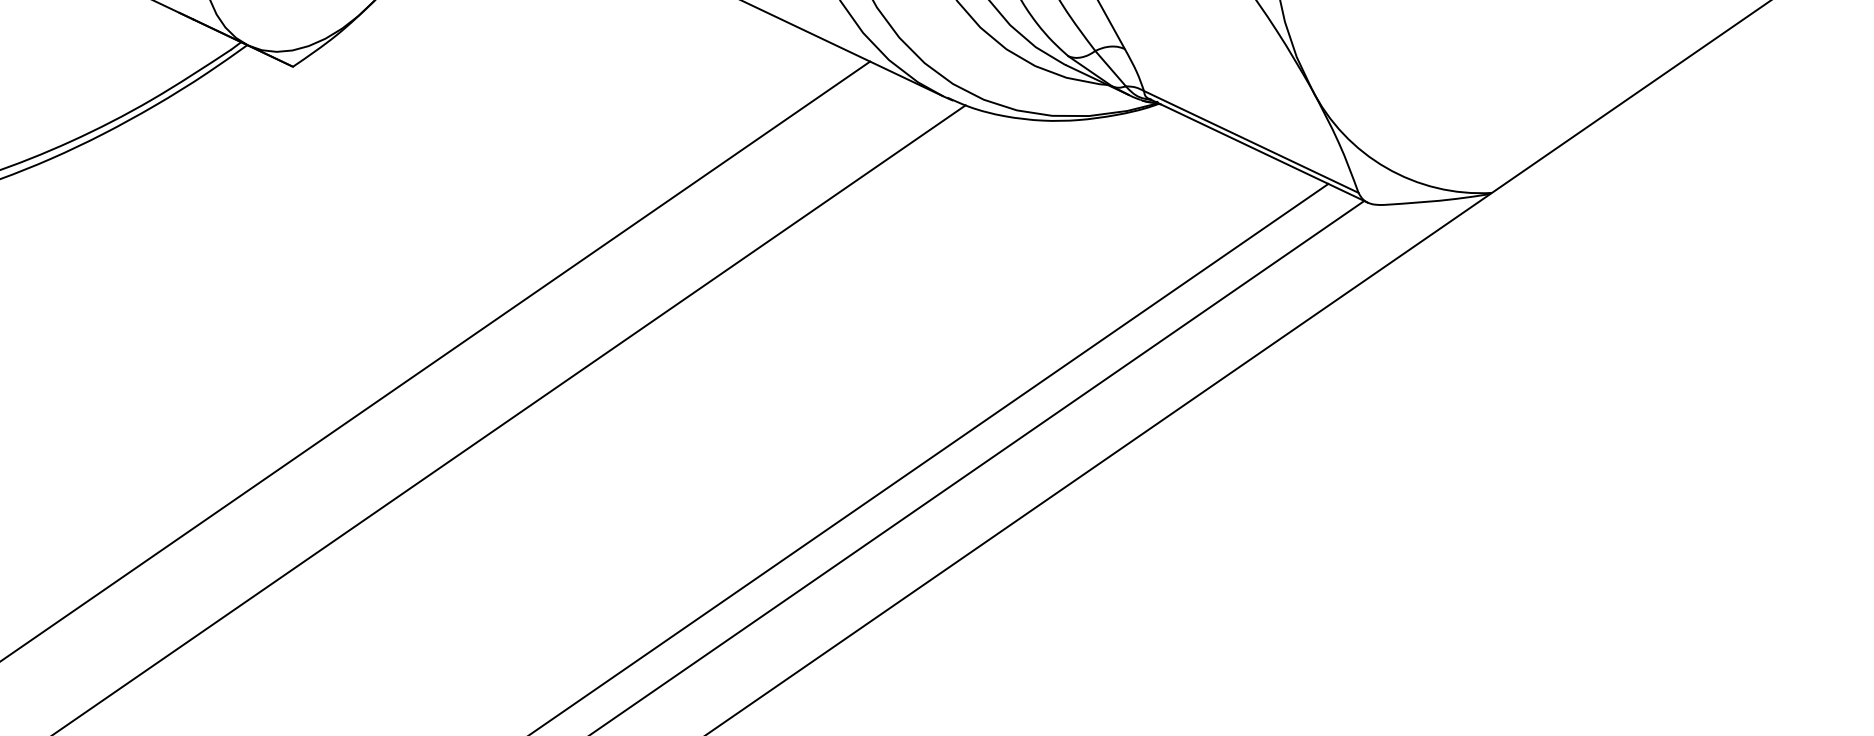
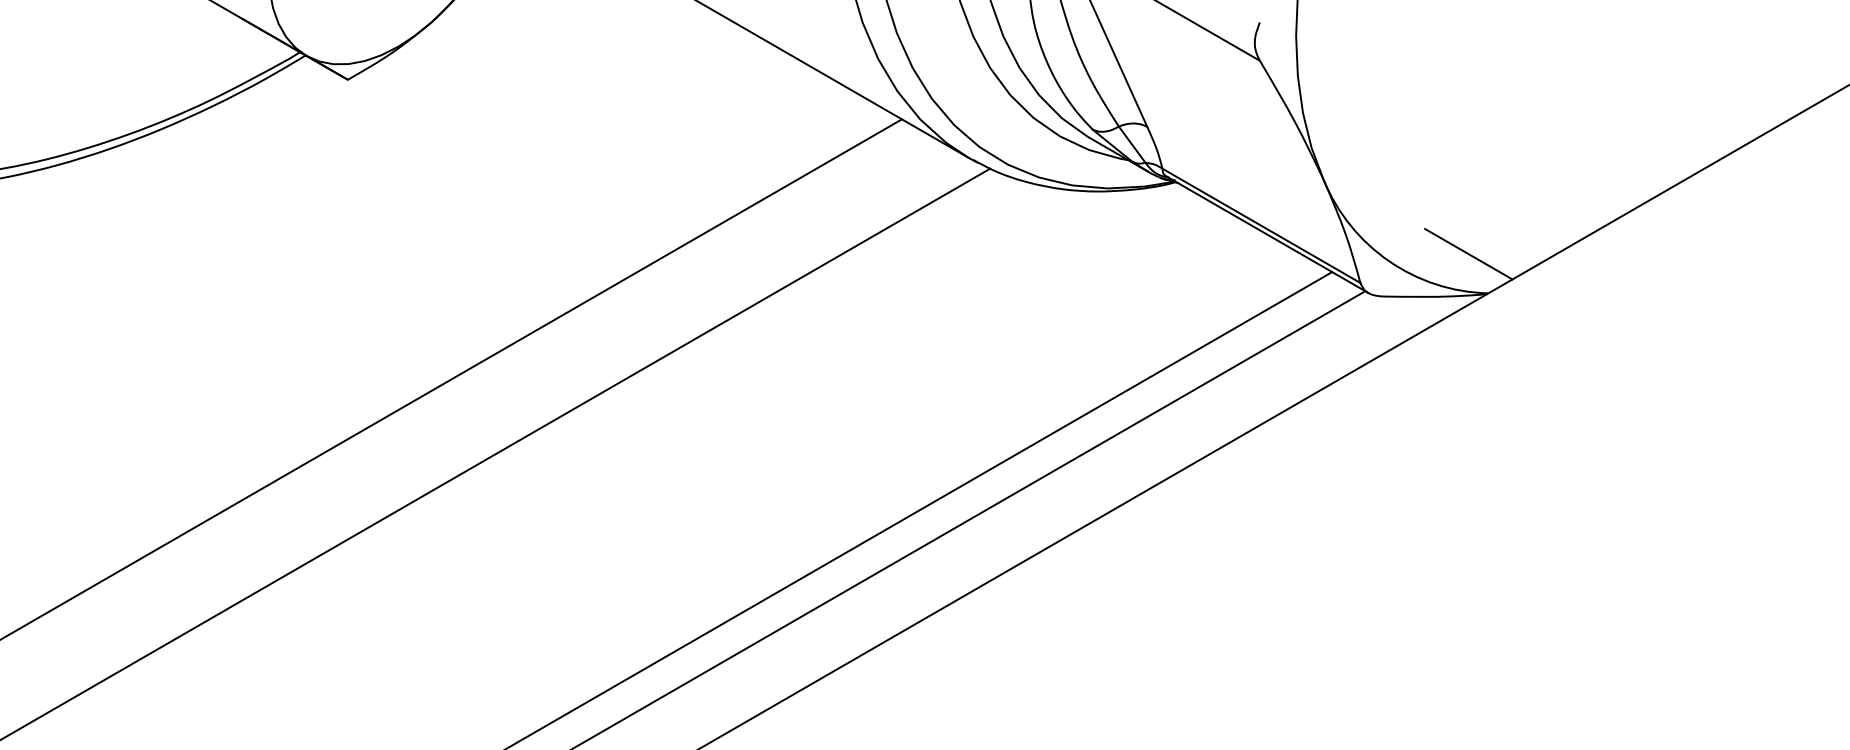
line: (1468, 154) -> (1468, 254), added

